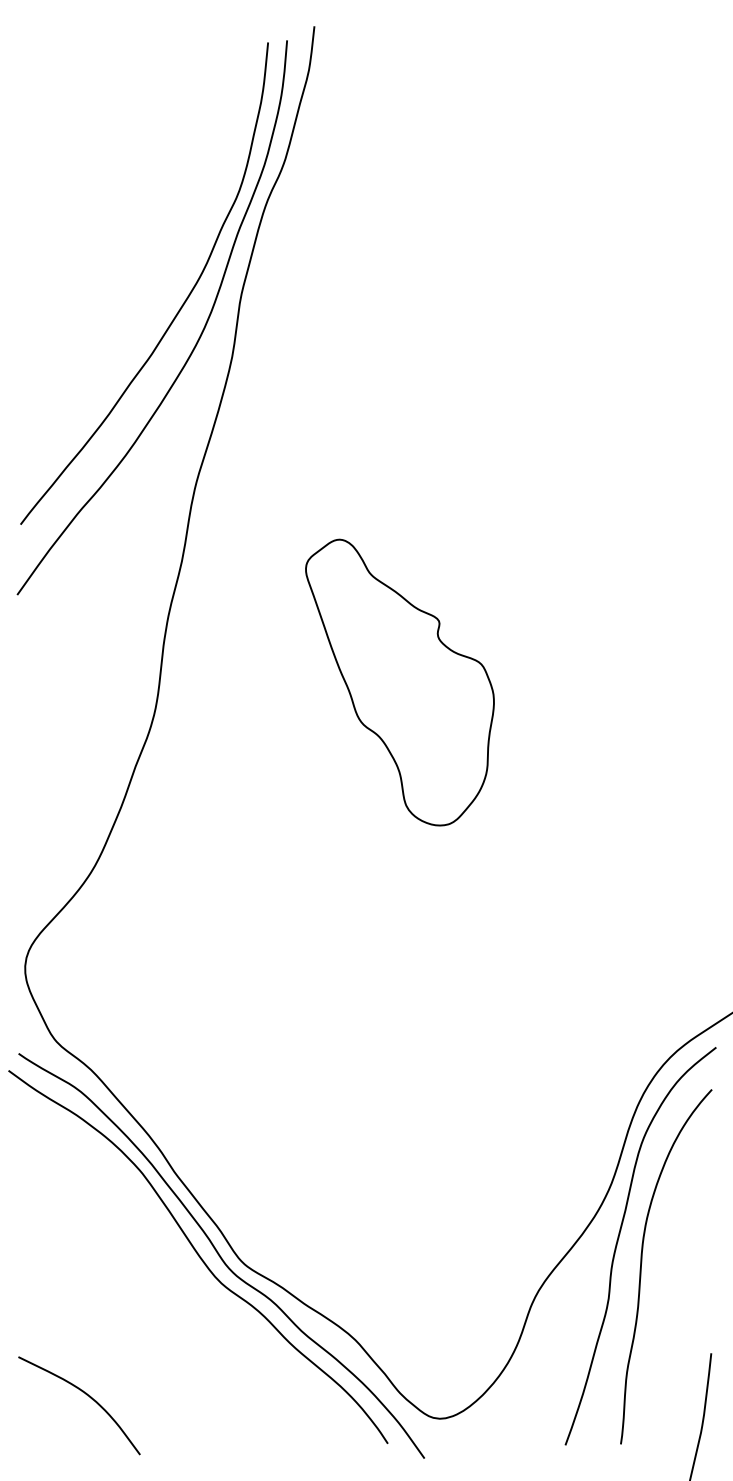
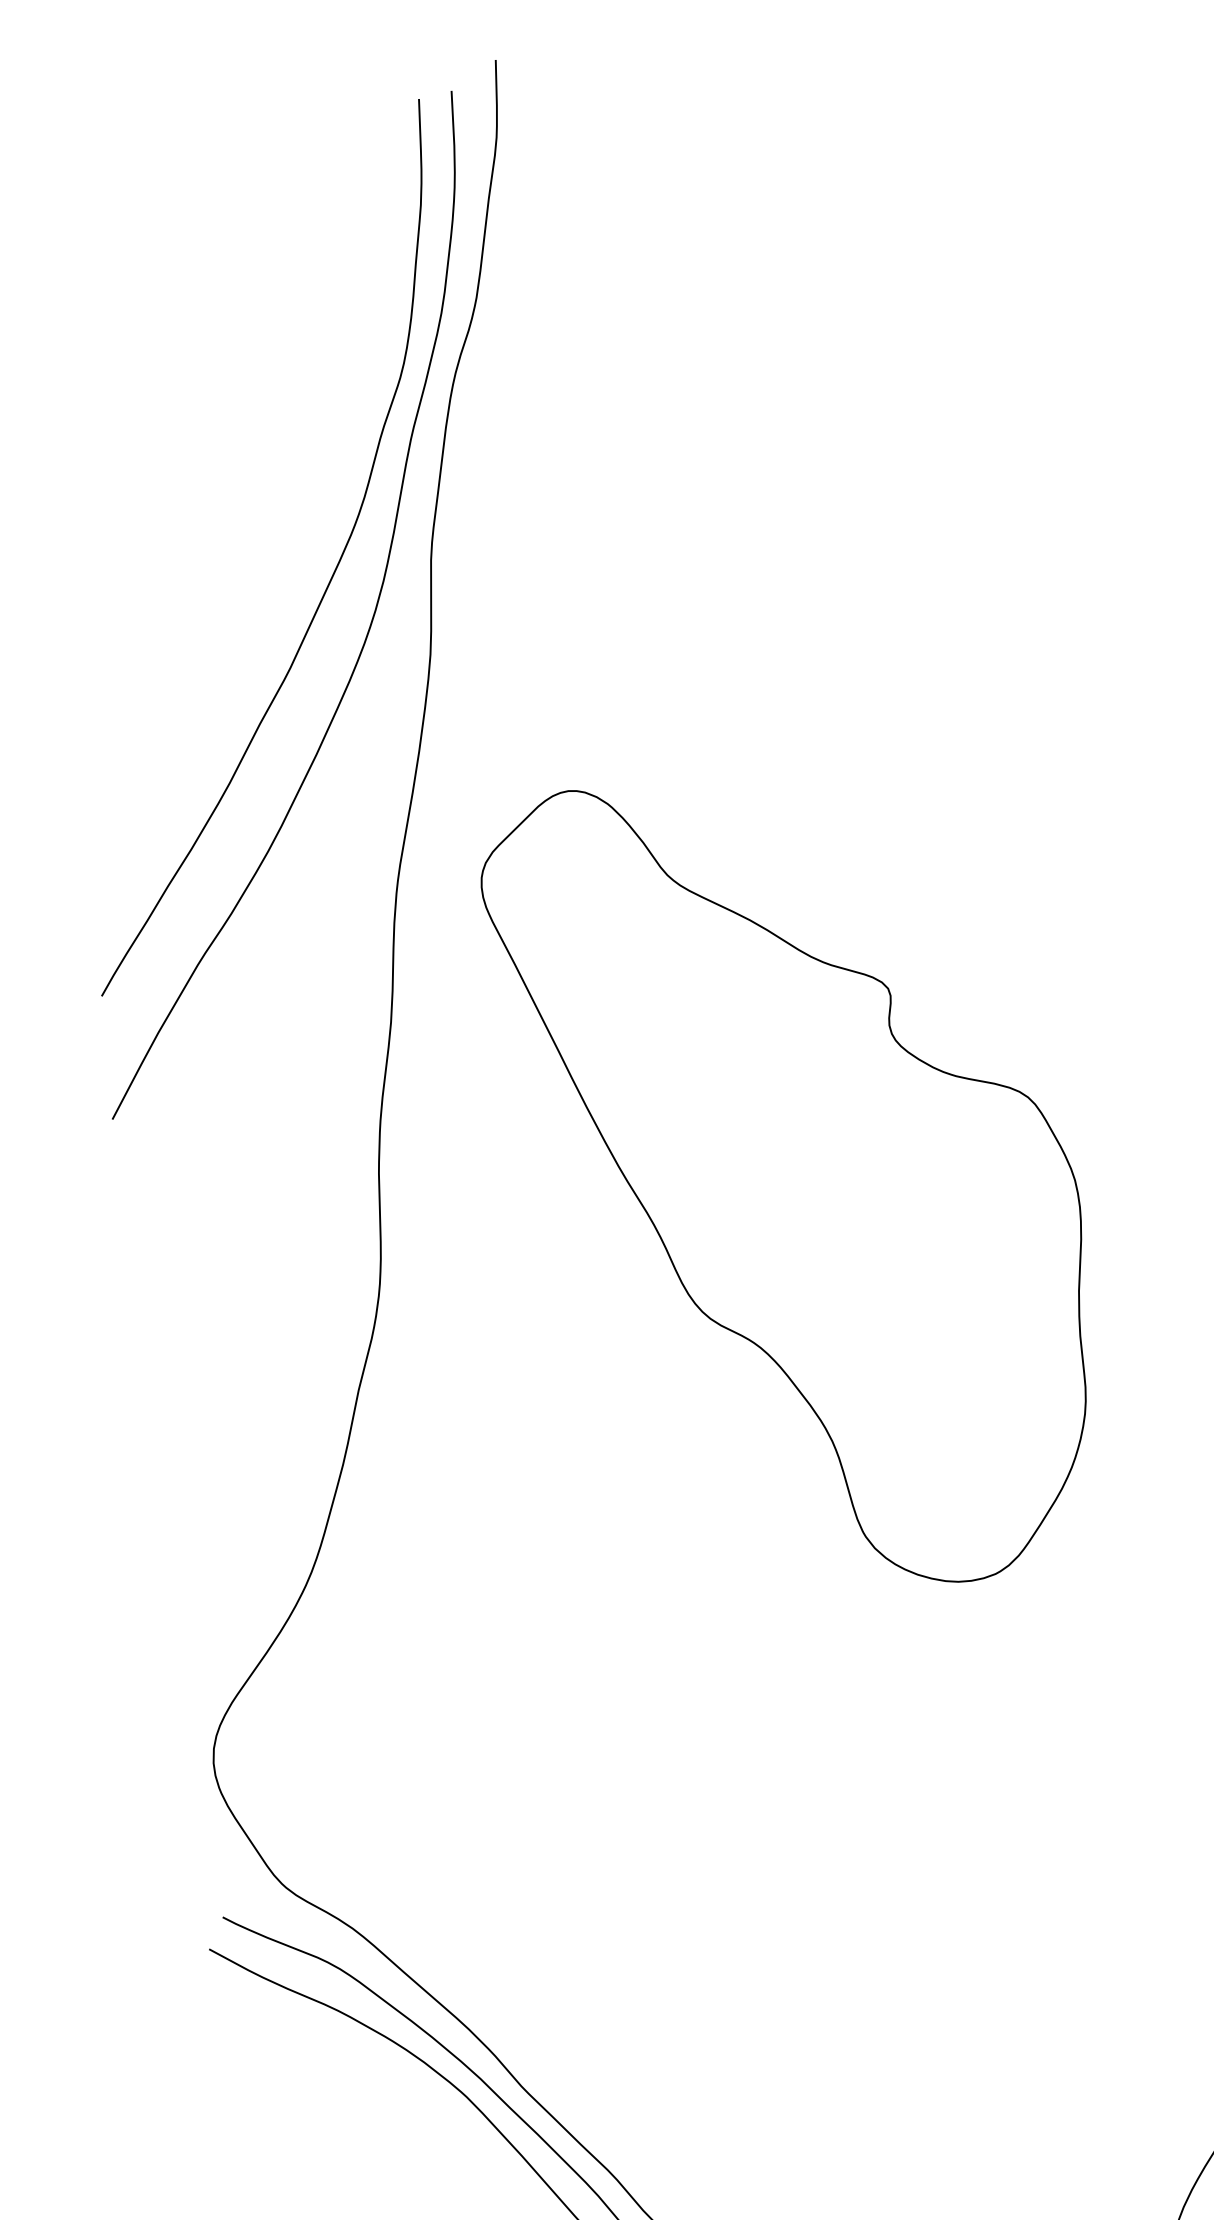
part: (399, 682) -> (798, 1181), size x1.67

